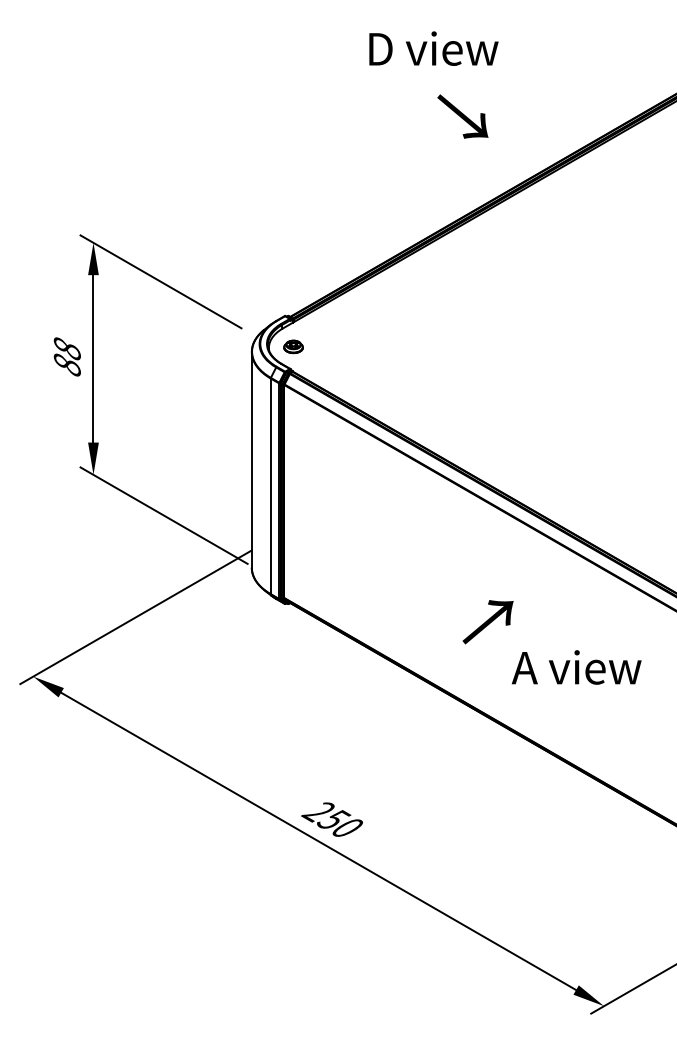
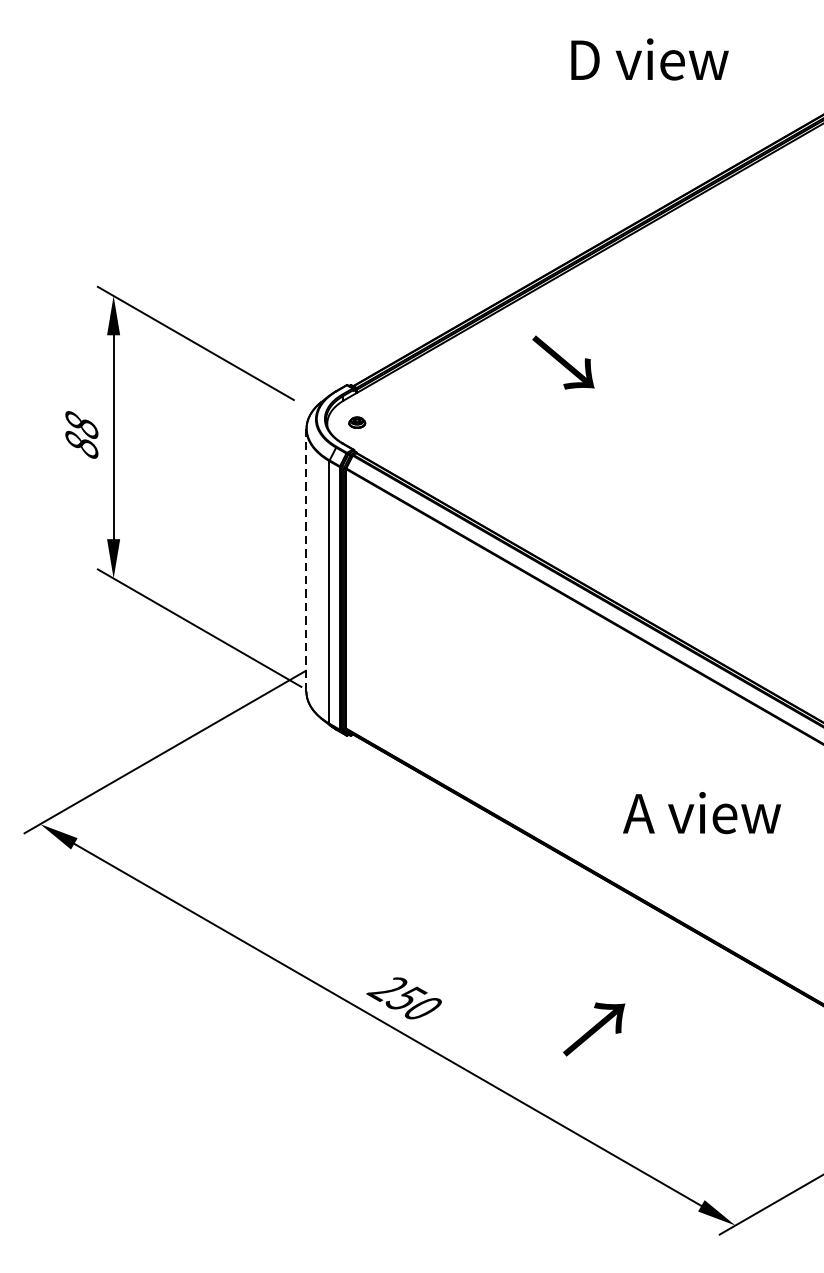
text: (433, 48) -> (649, 59), moved
text: (462, 116) -> (563, 362), moved
part: (293, 346) -> (357, 422), size x0.7
line: (251, 459) -> (306, 559), solid -> dashed
text: (487, 622) -> (593, 1029), moved

